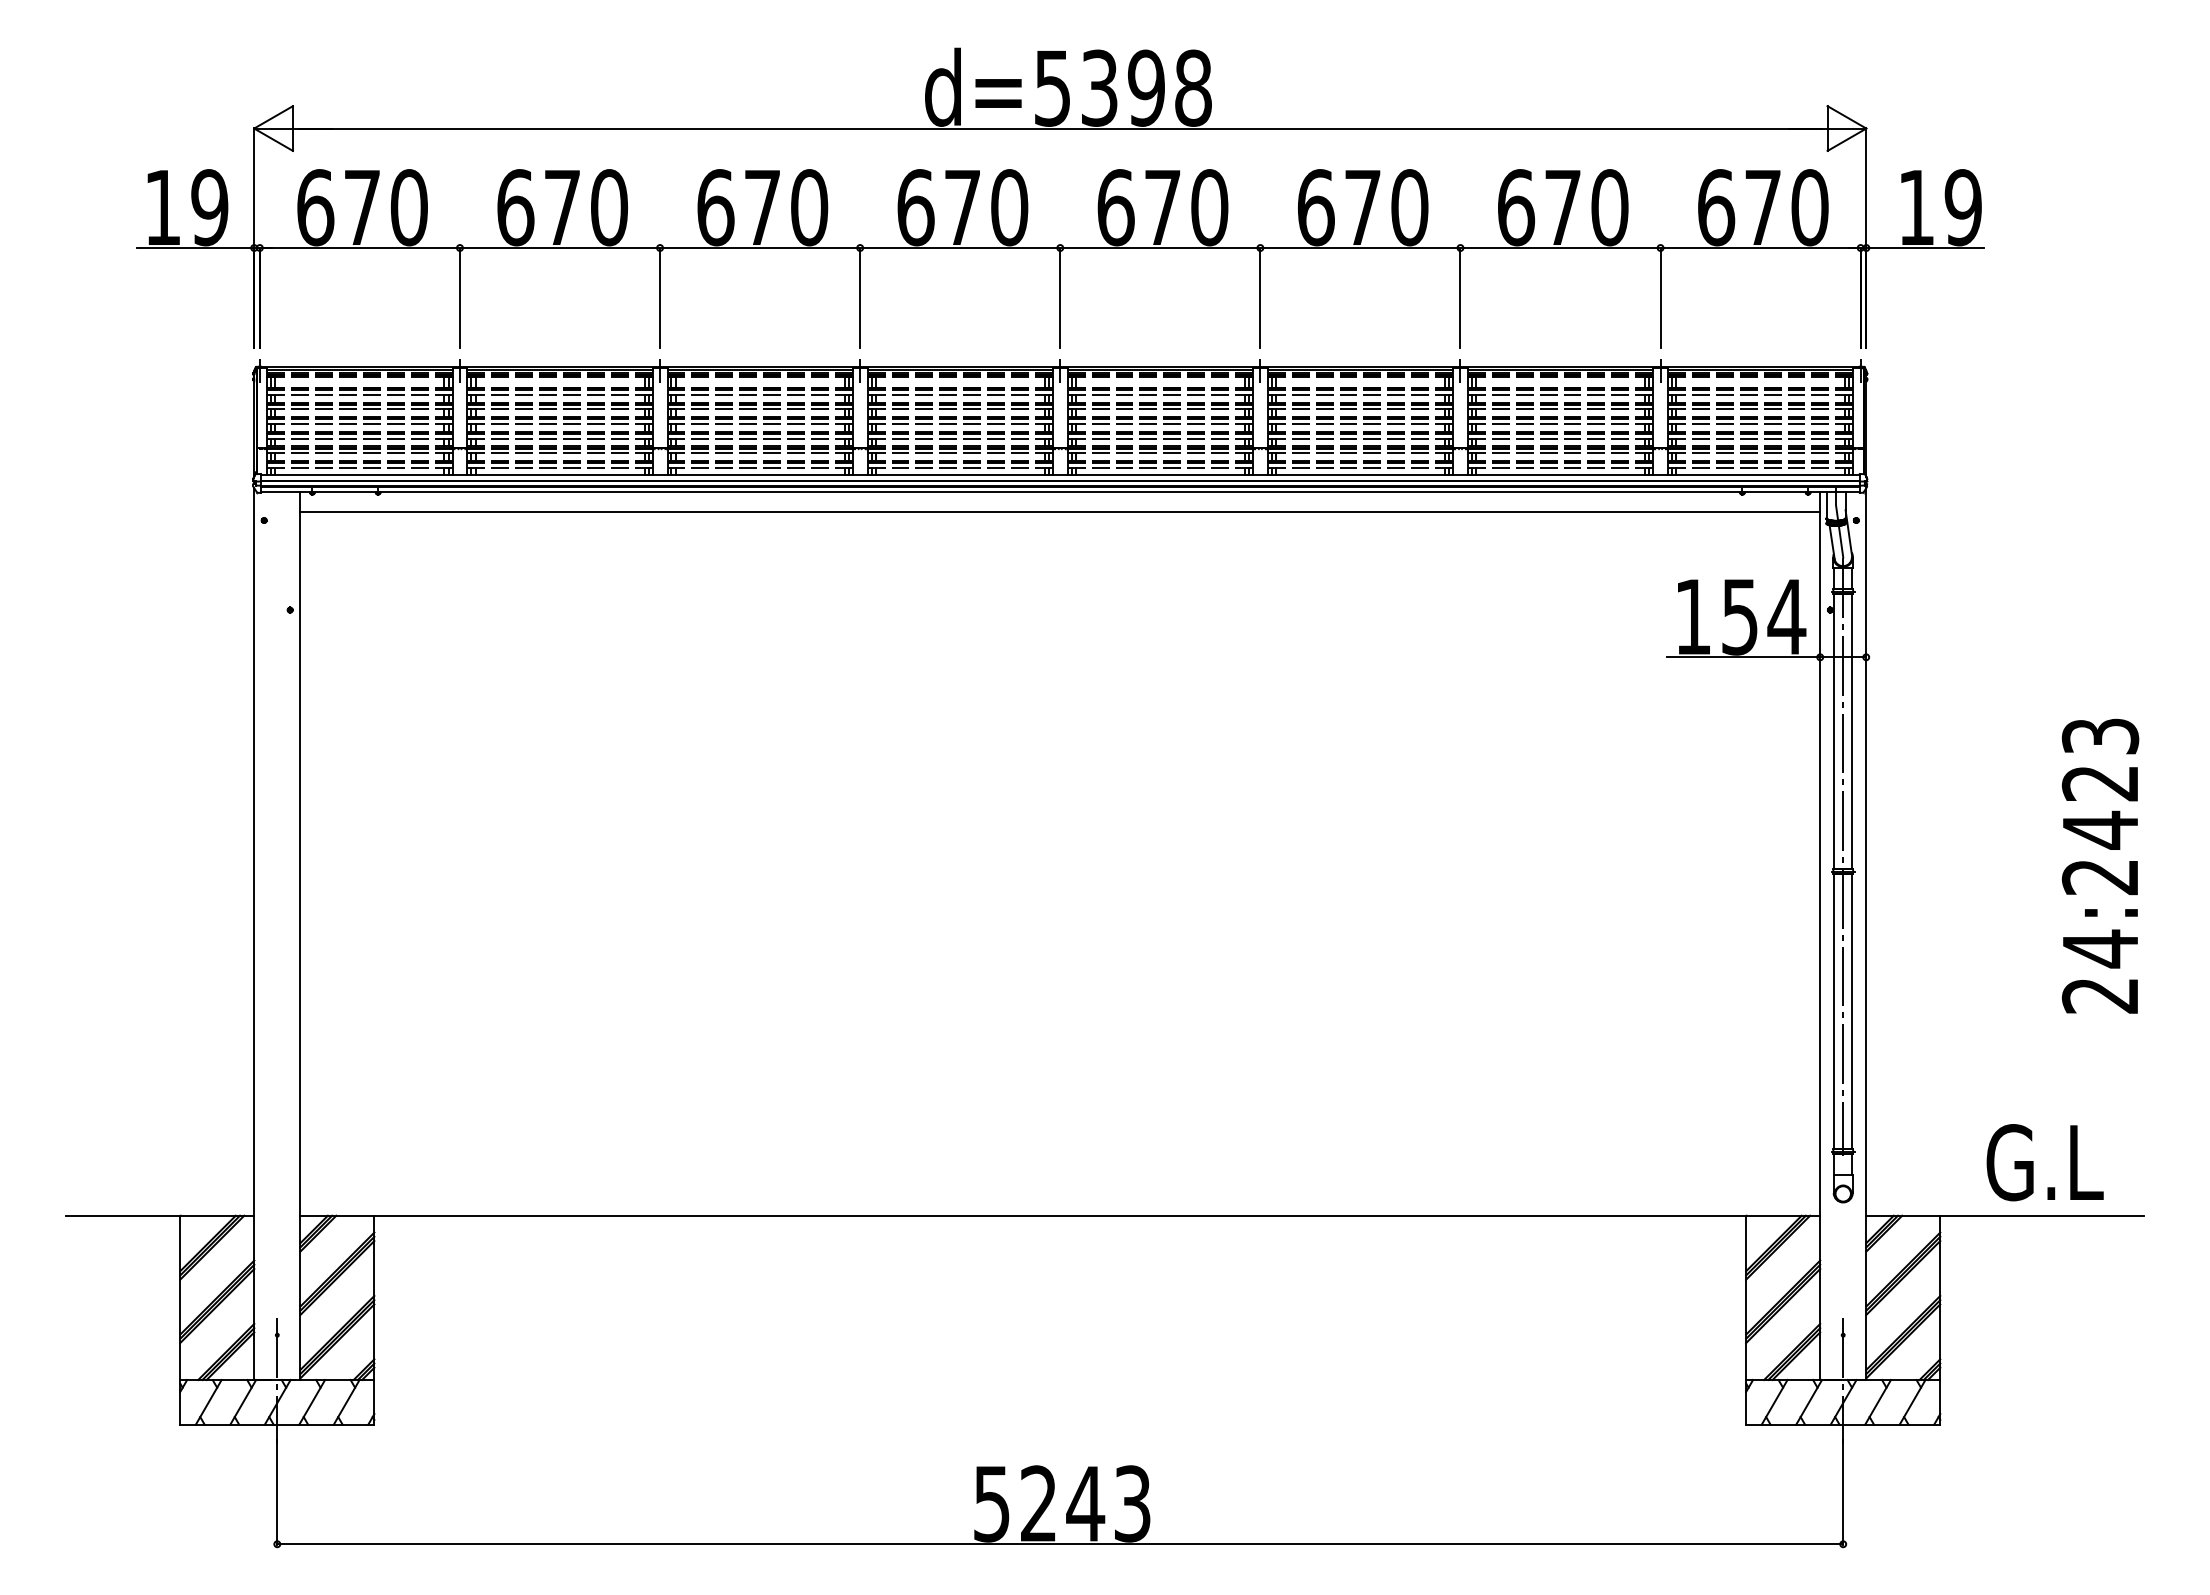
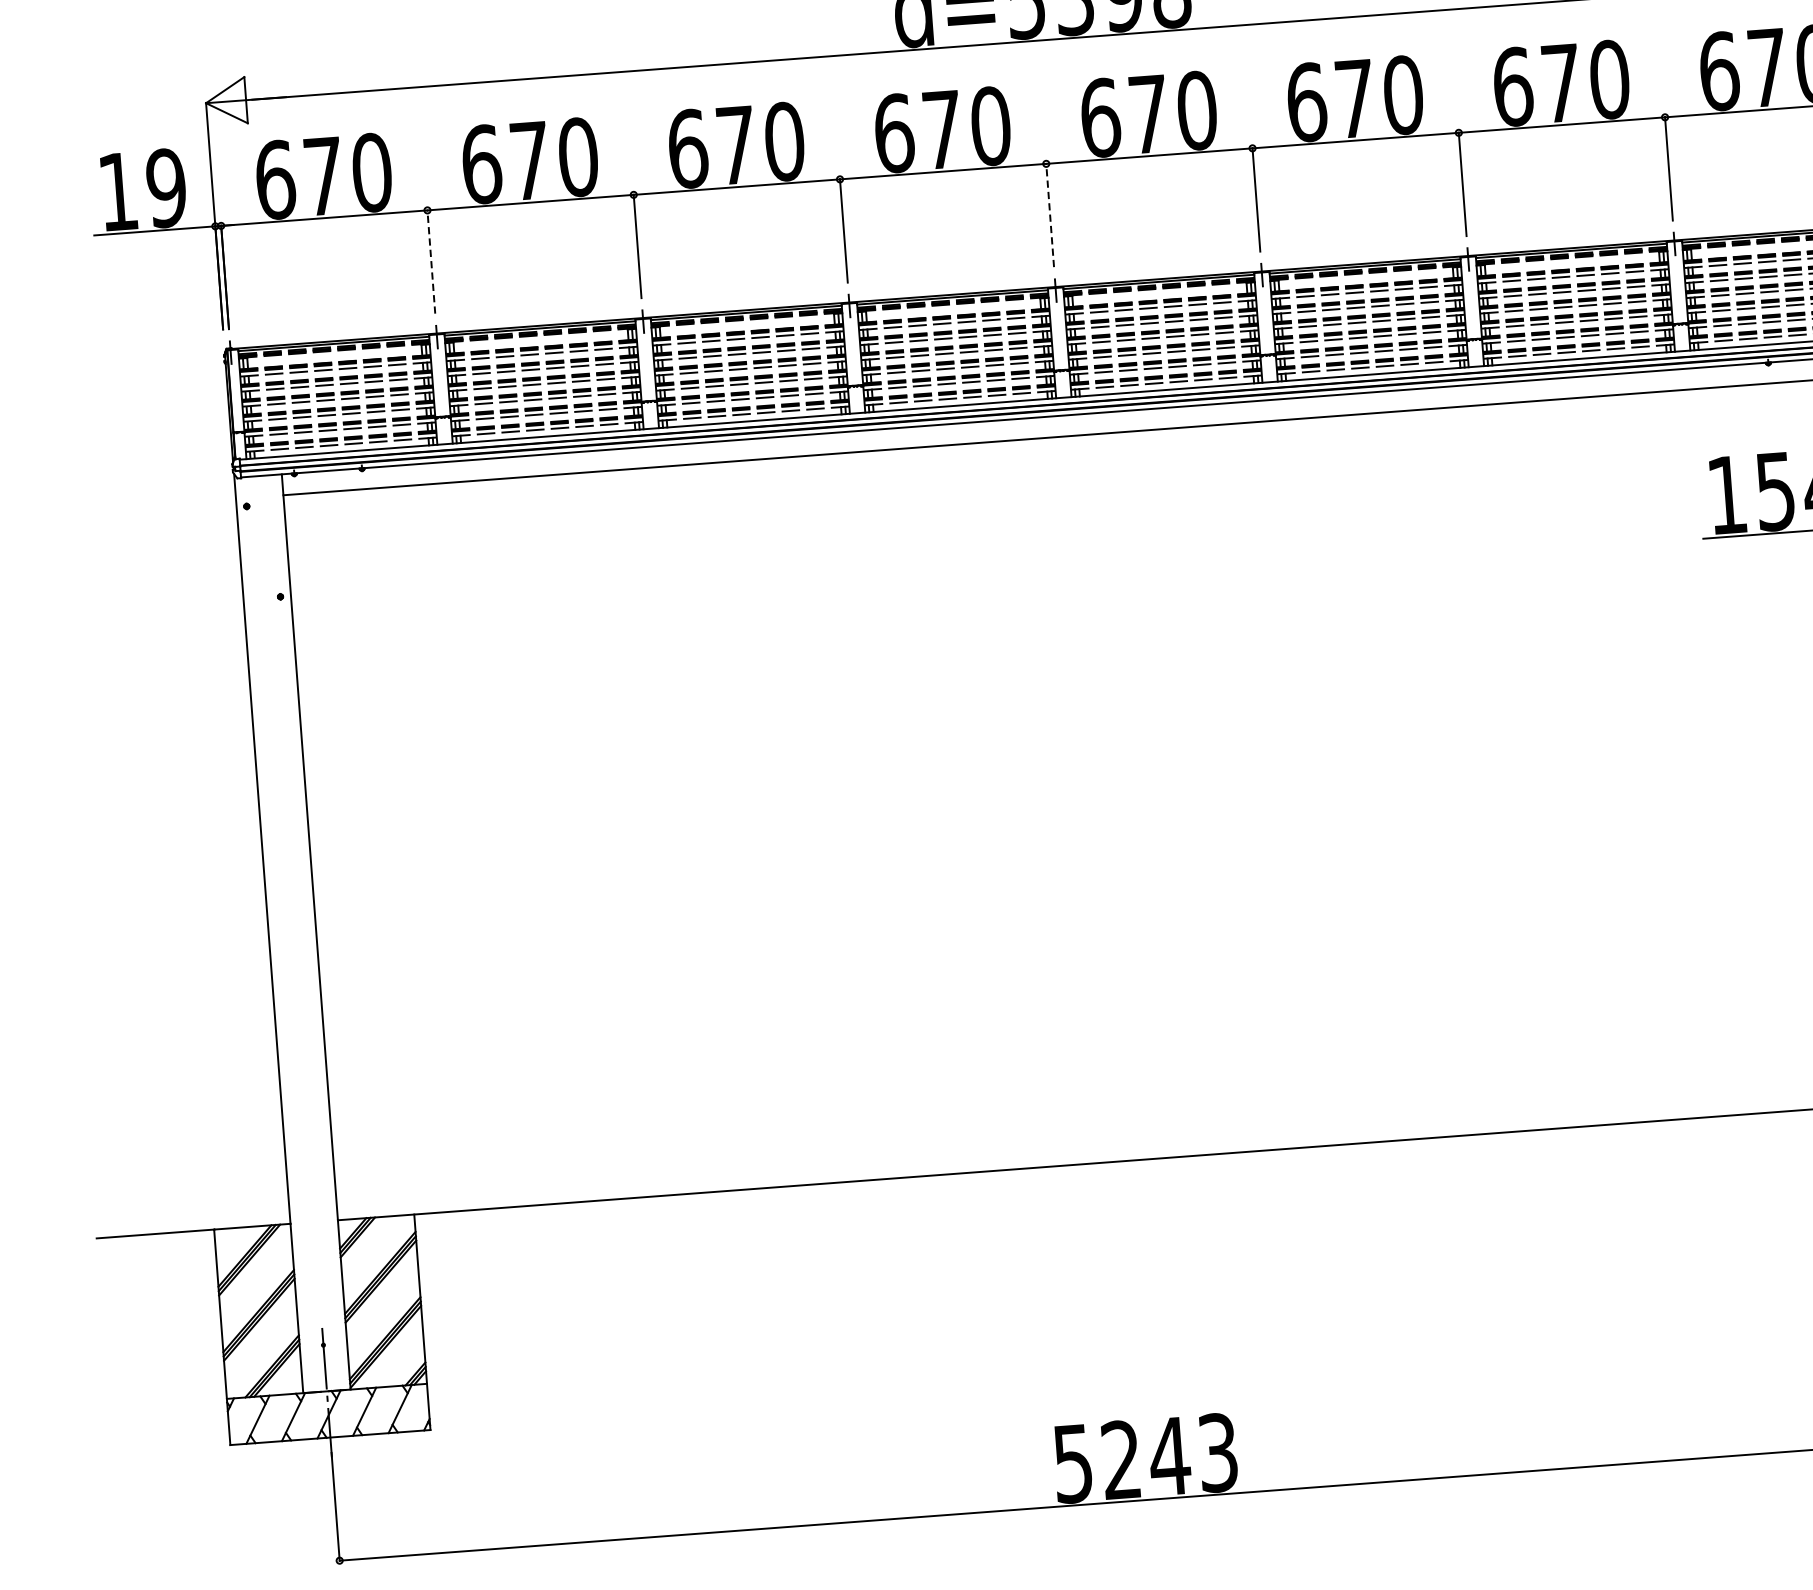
line: (459, 297) -> (430, 261), solid -> dashed
line: (1060, 297) -> (1050, 214), solid -> dashed

